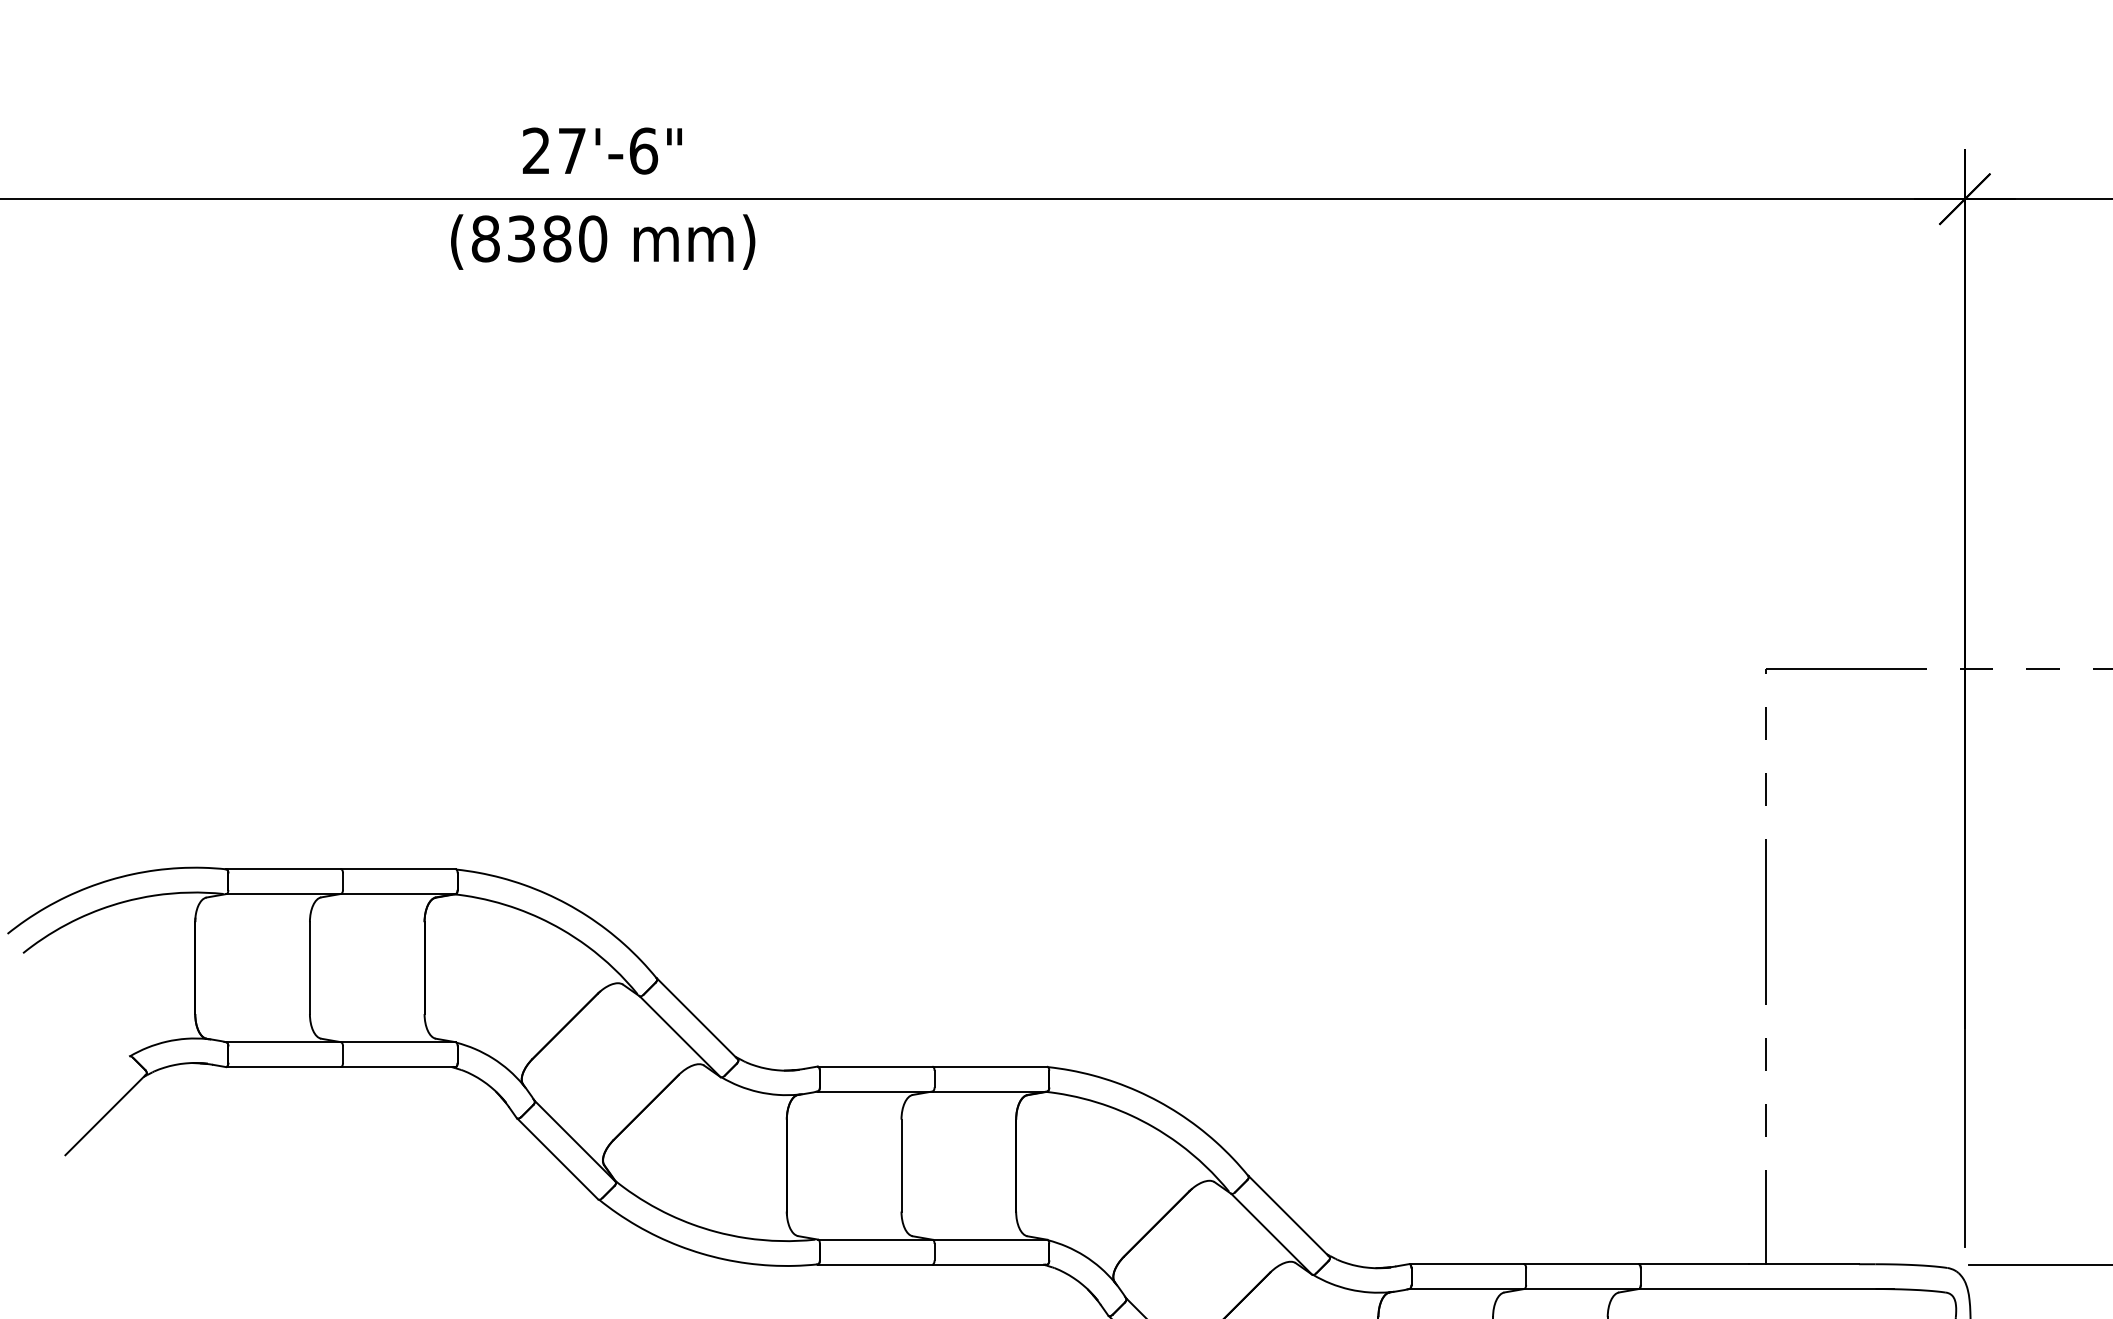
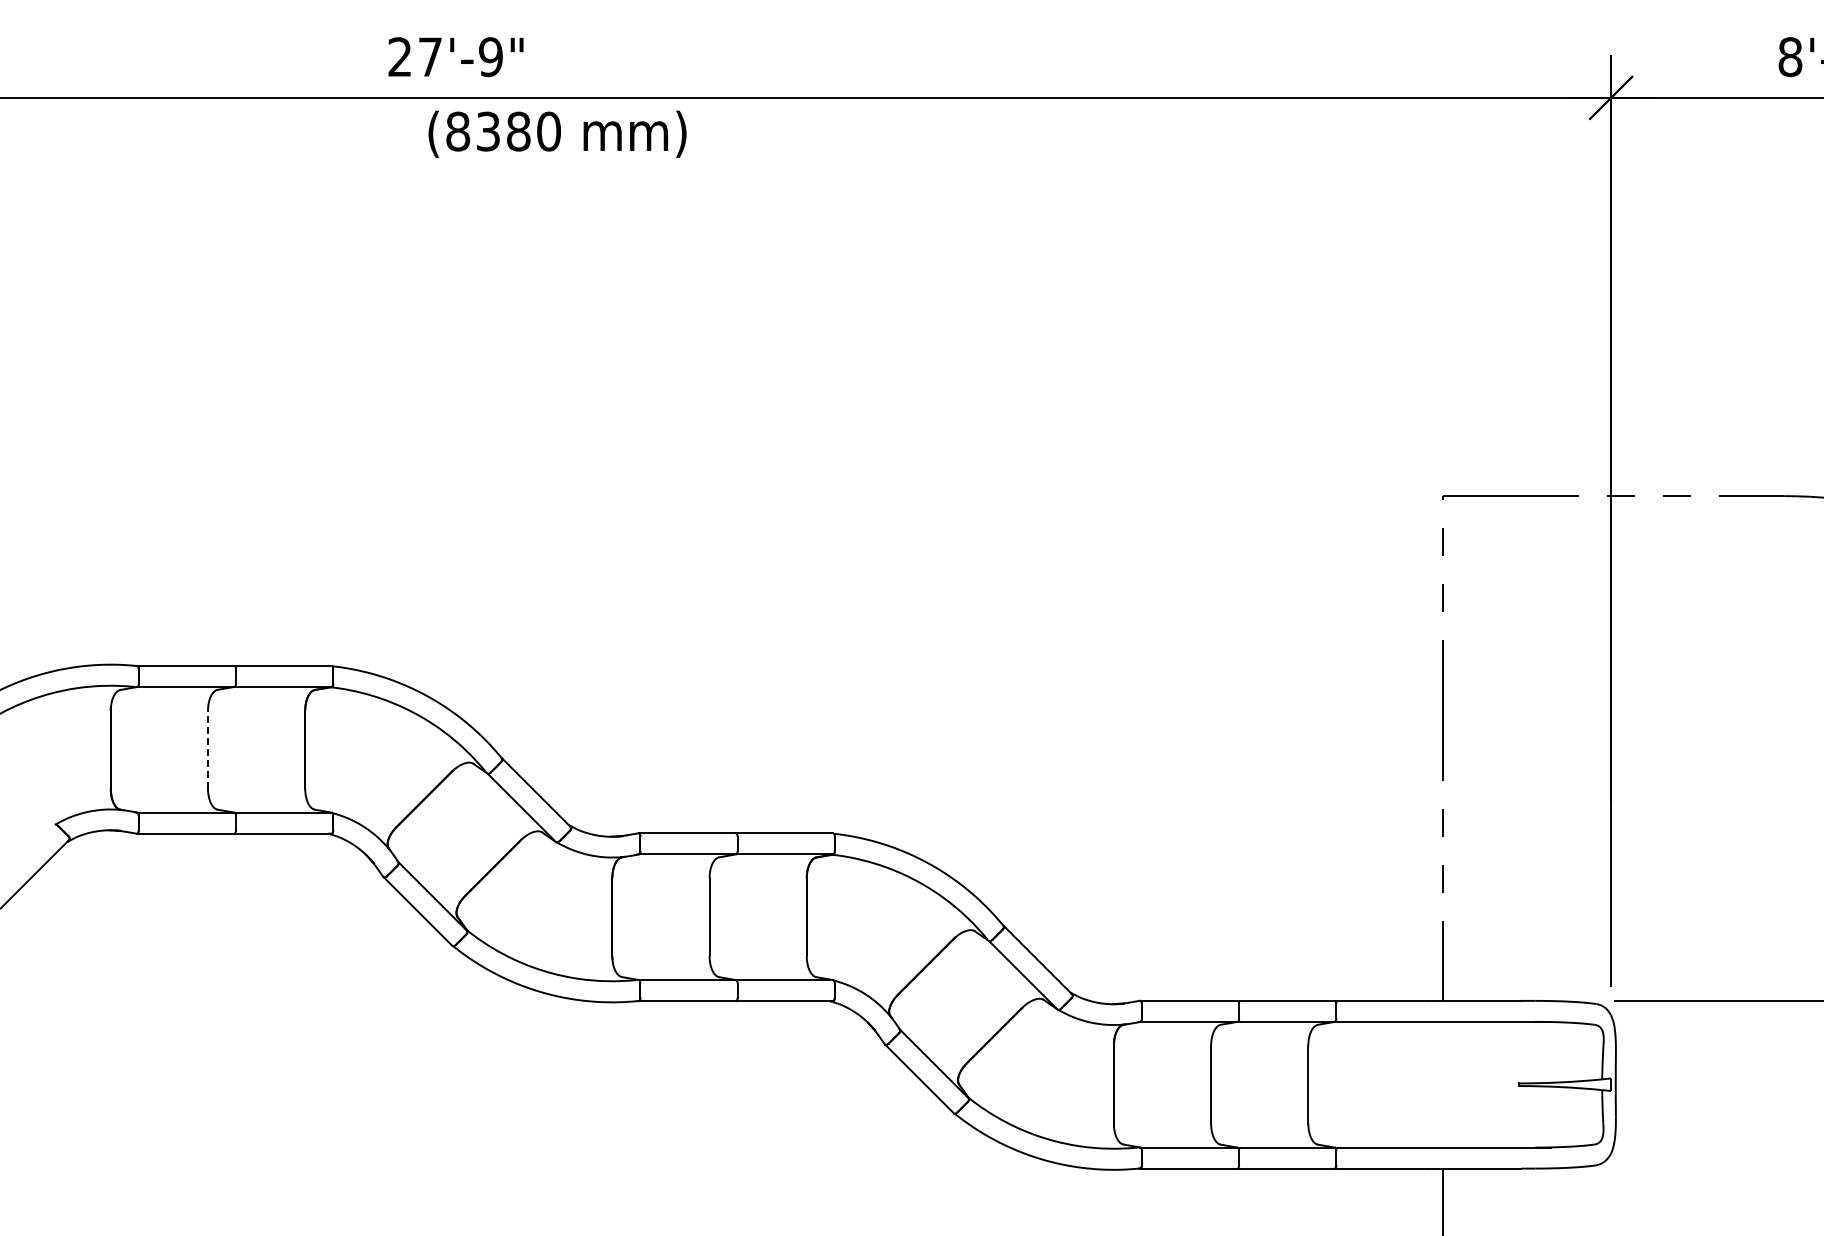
text: (644, 151) -> (491, 57), 27'-6" -> 27'-9"
text: (603, 241) -> (557, 133), moved
line: (310, 967) -> (208, 749), solid -> dashed

